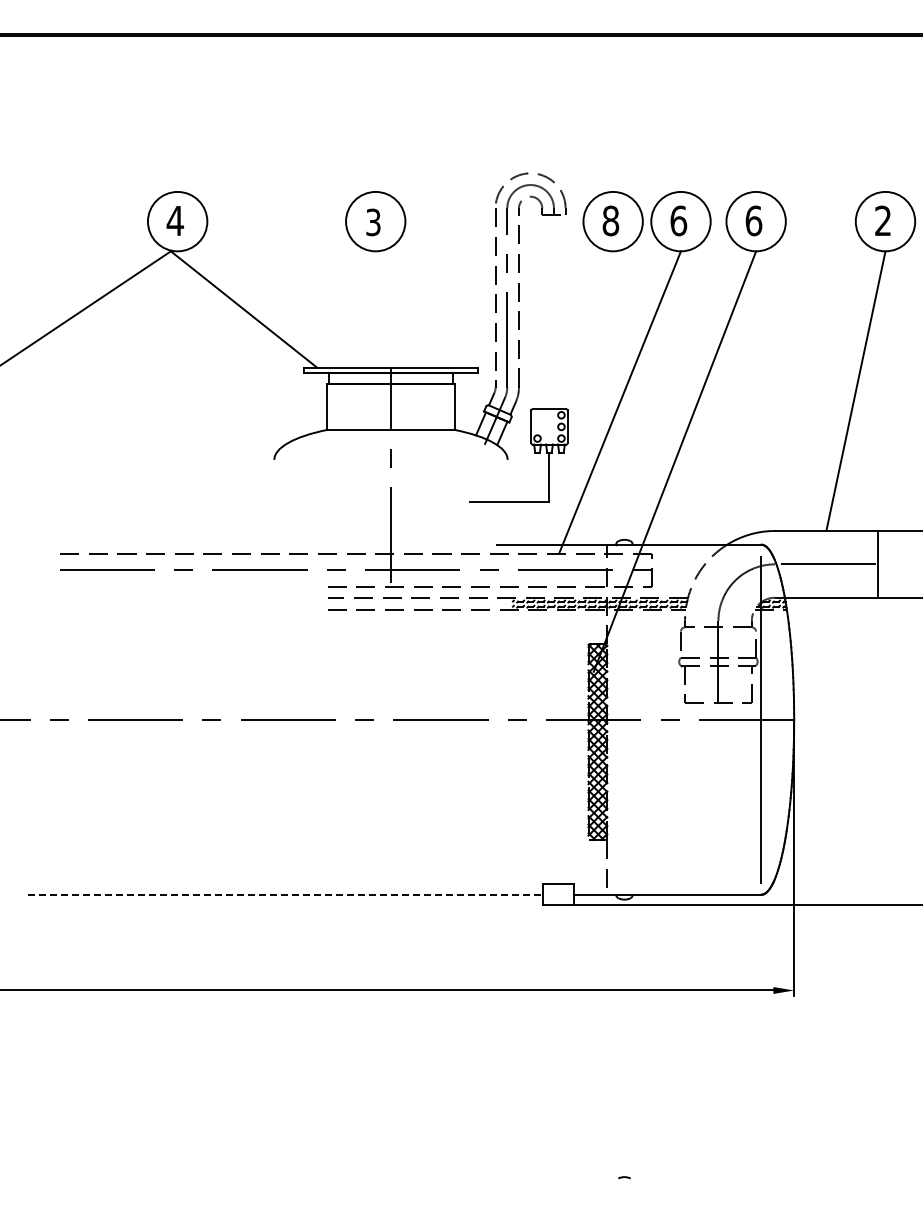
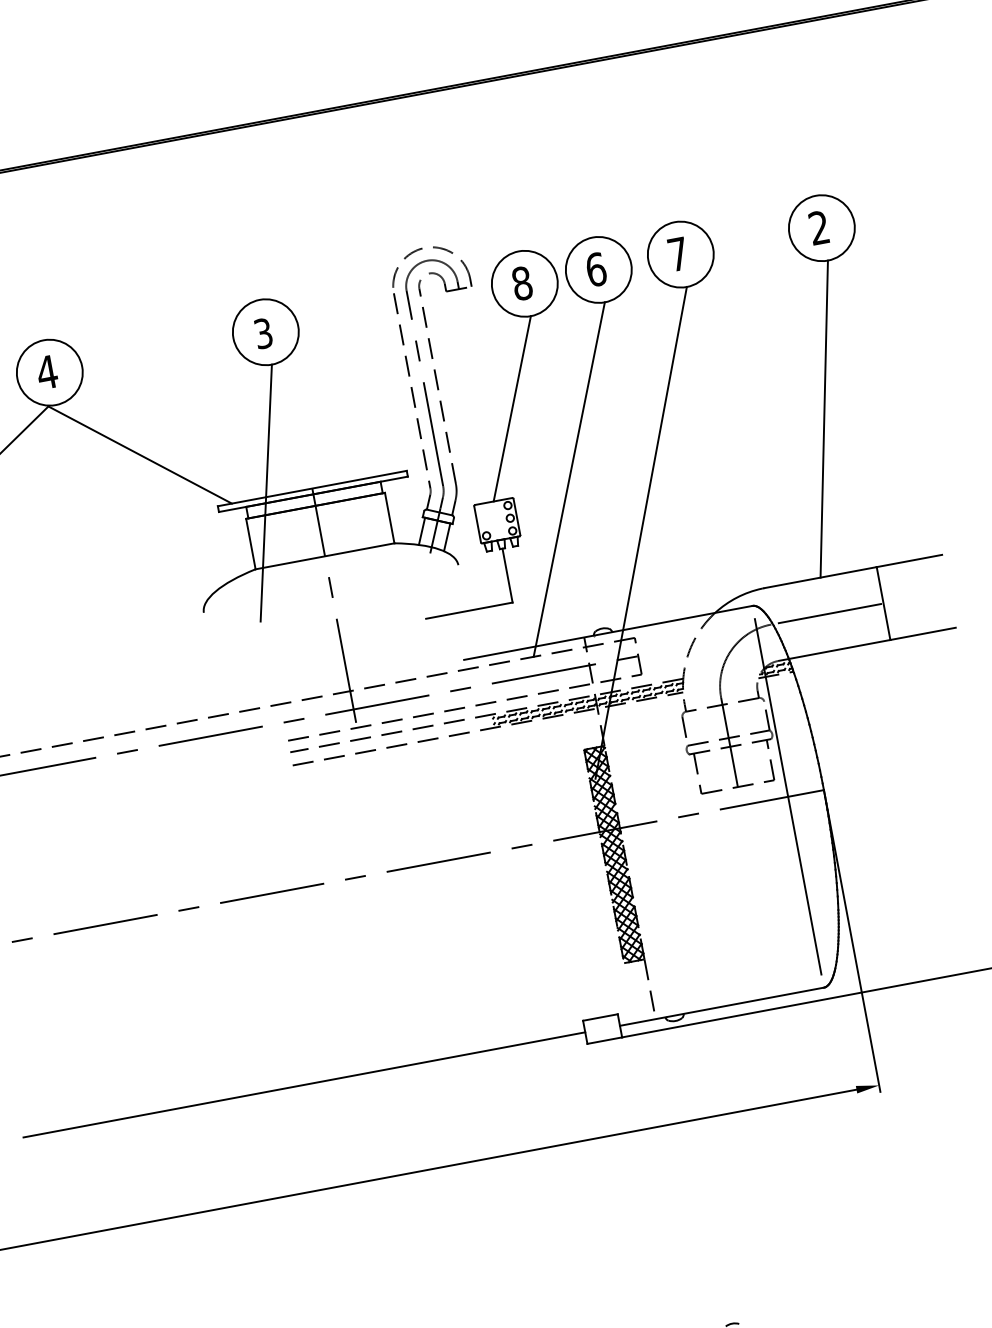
text: (753, 220) -> (677, 253), 6 -> 7
line: (581, 330) -> (512, 408), added
line: (349, 364) -> (266, 493), added
line: (285, 894) -> (304, 1084), dashed -> solid

